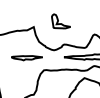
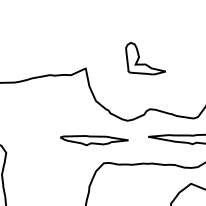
part: (26, 58) -> (92, 141), moved

